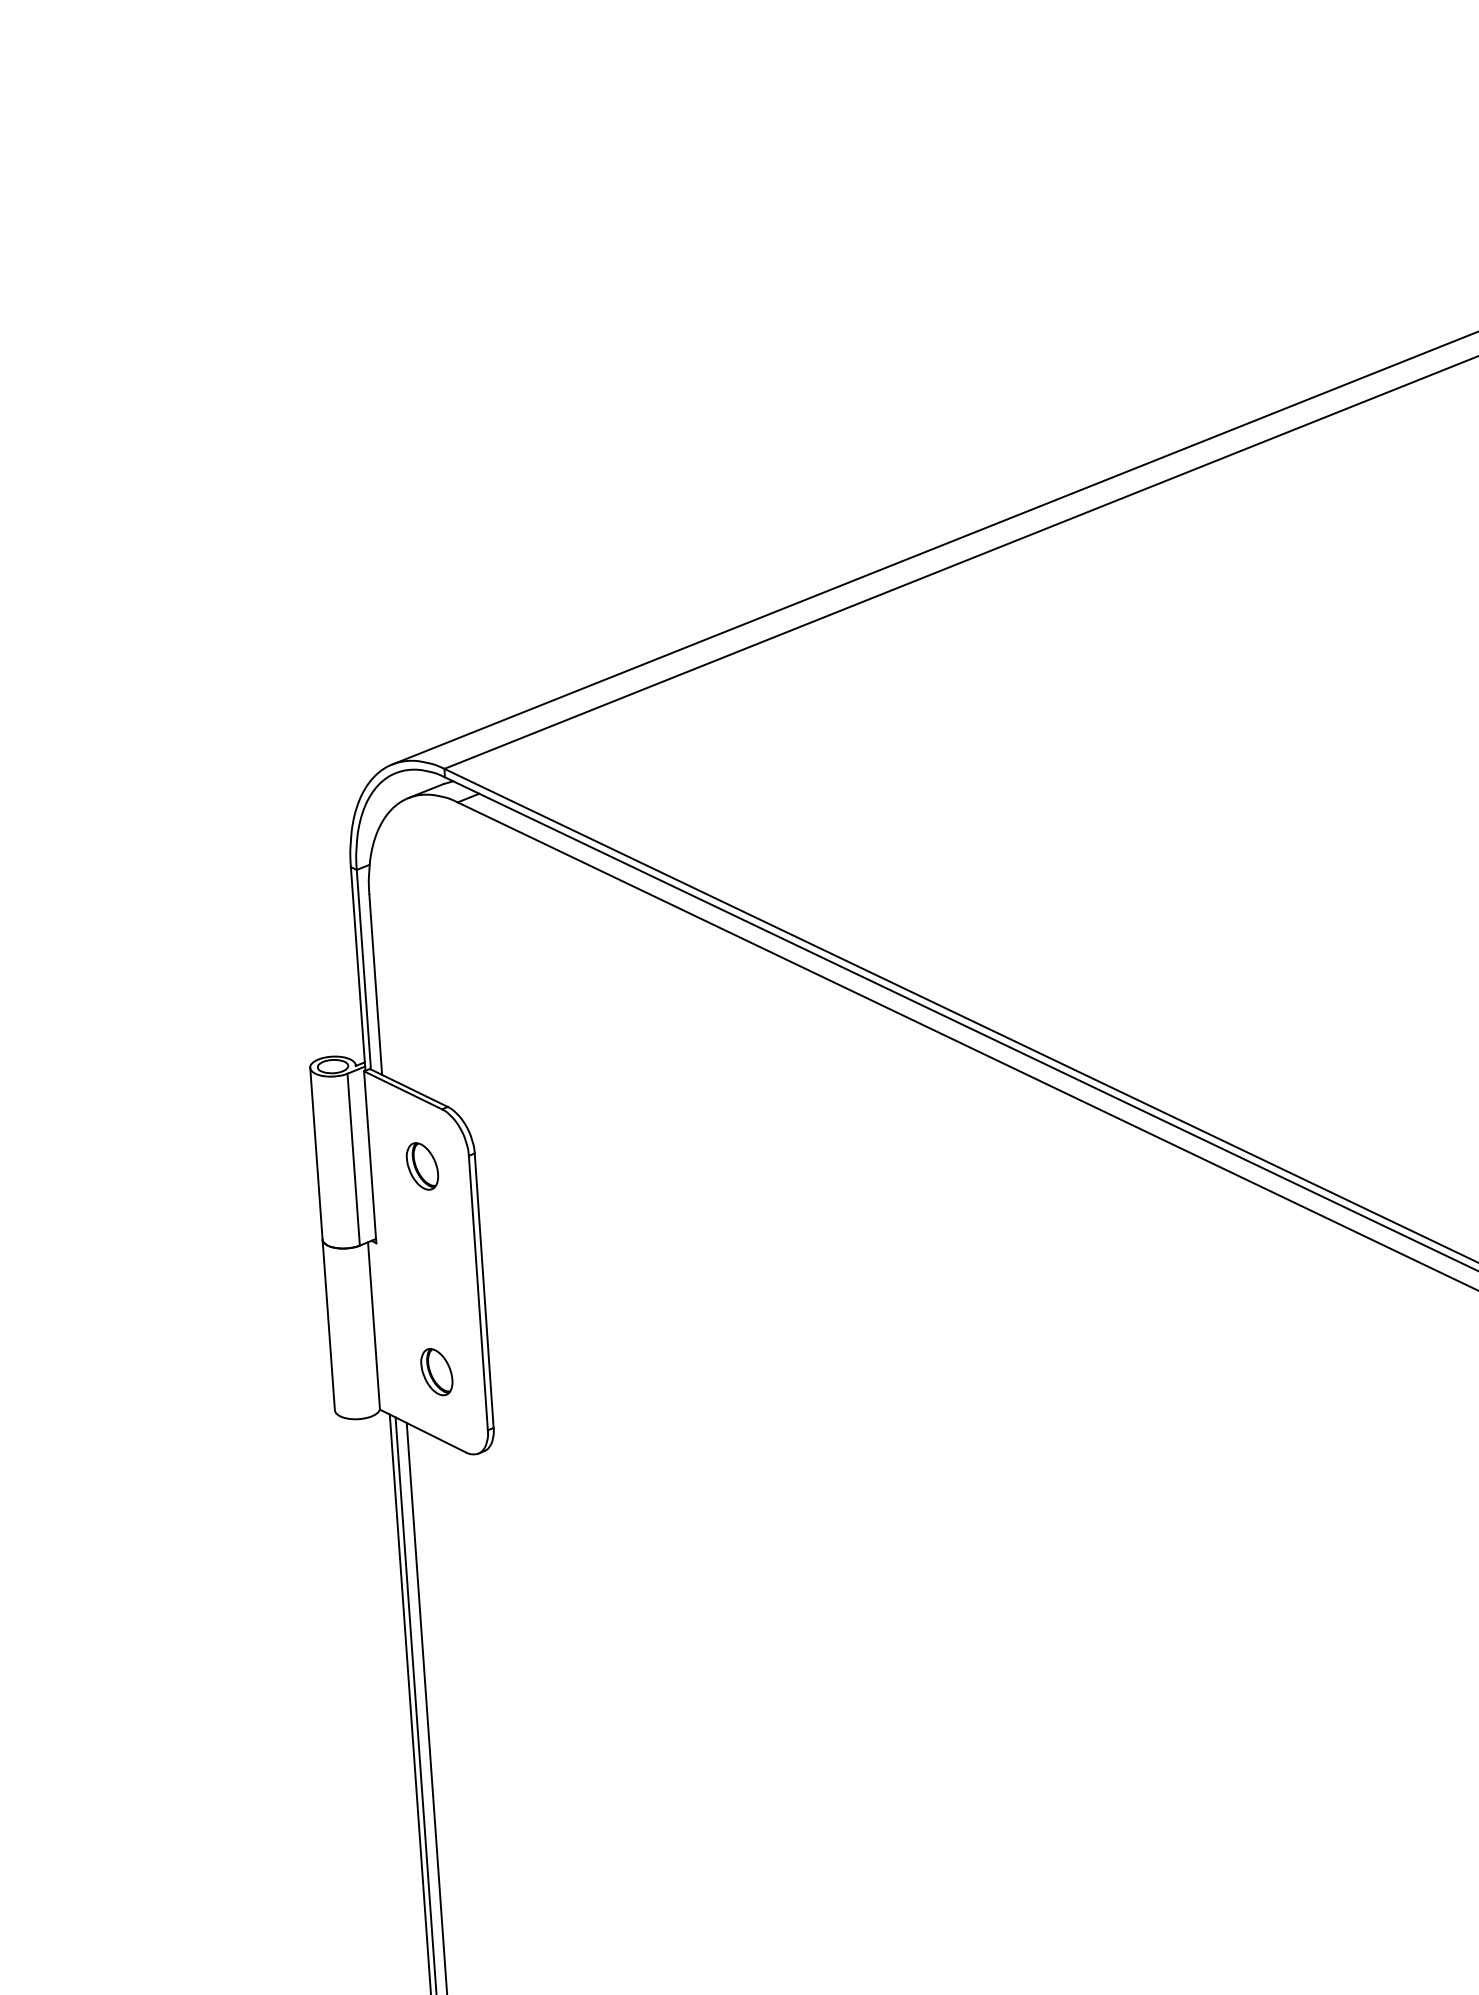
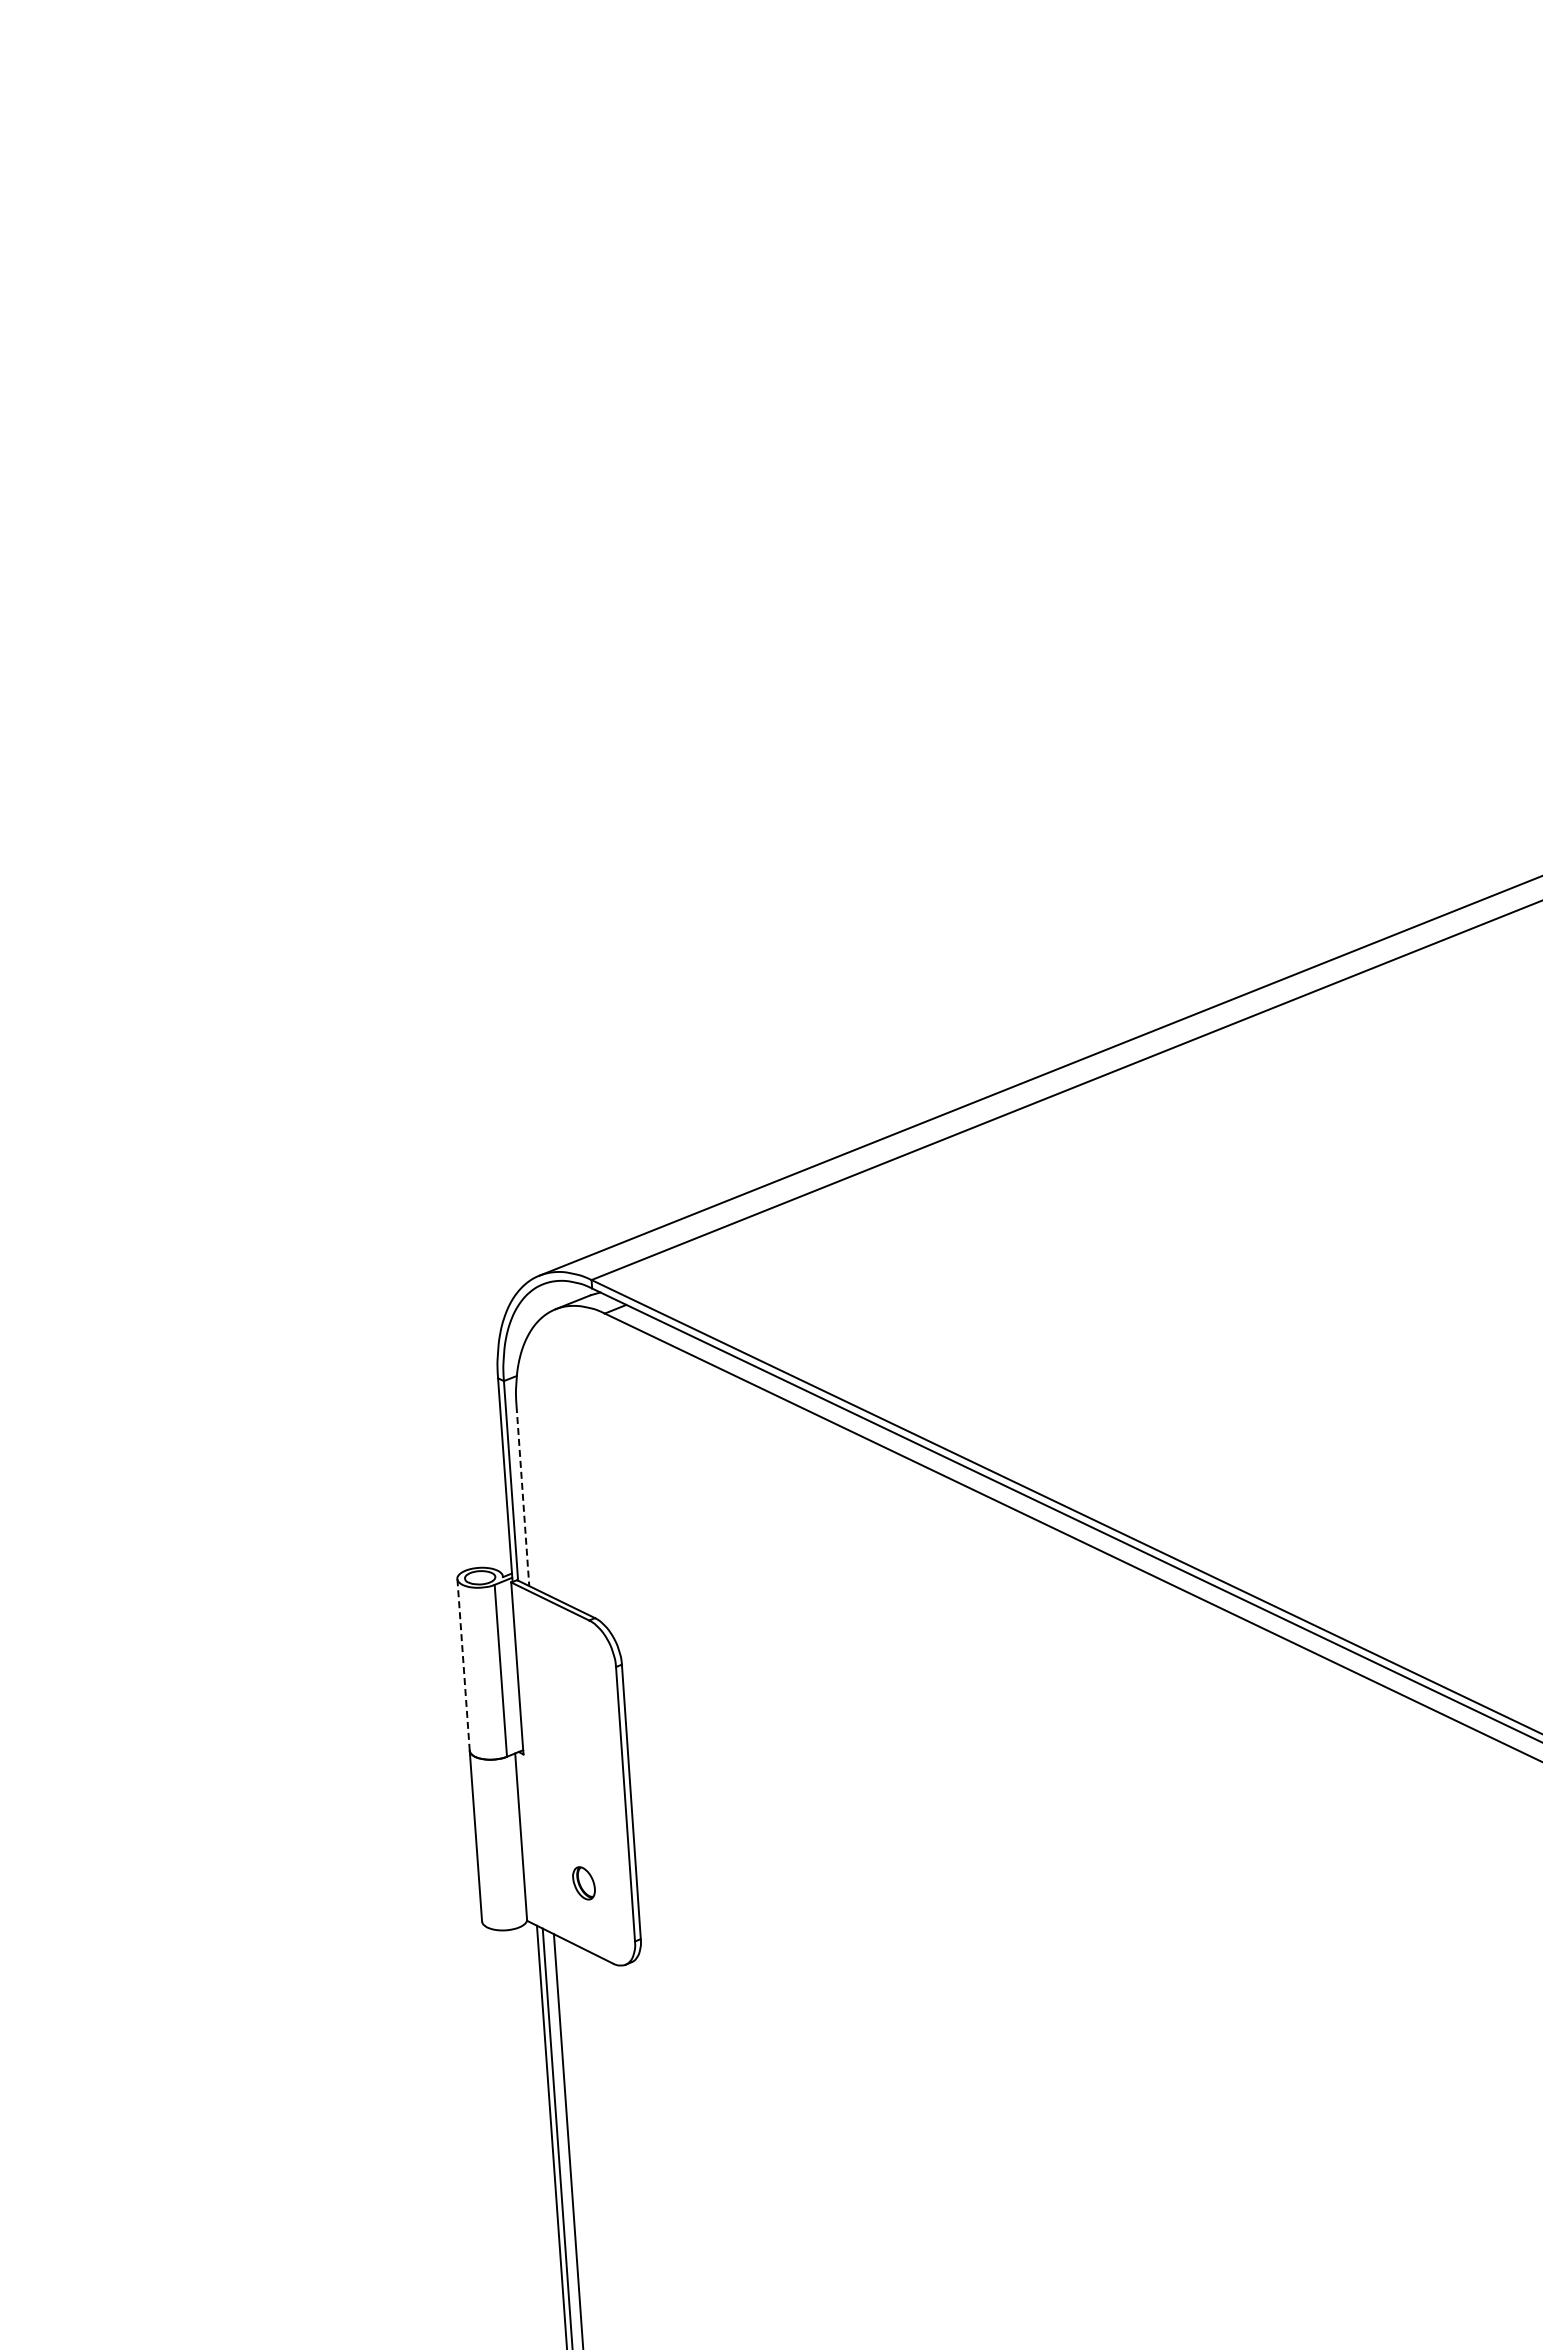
line: (375, 985) -> (522, 1496), solid -> dashed
line: (316, 1153) -> (463, 1664), solid -> dashed
part: (422, 1166) -> (569, 1677), removed
part: (436, 1372) -> (583, 1883), size x0.7

